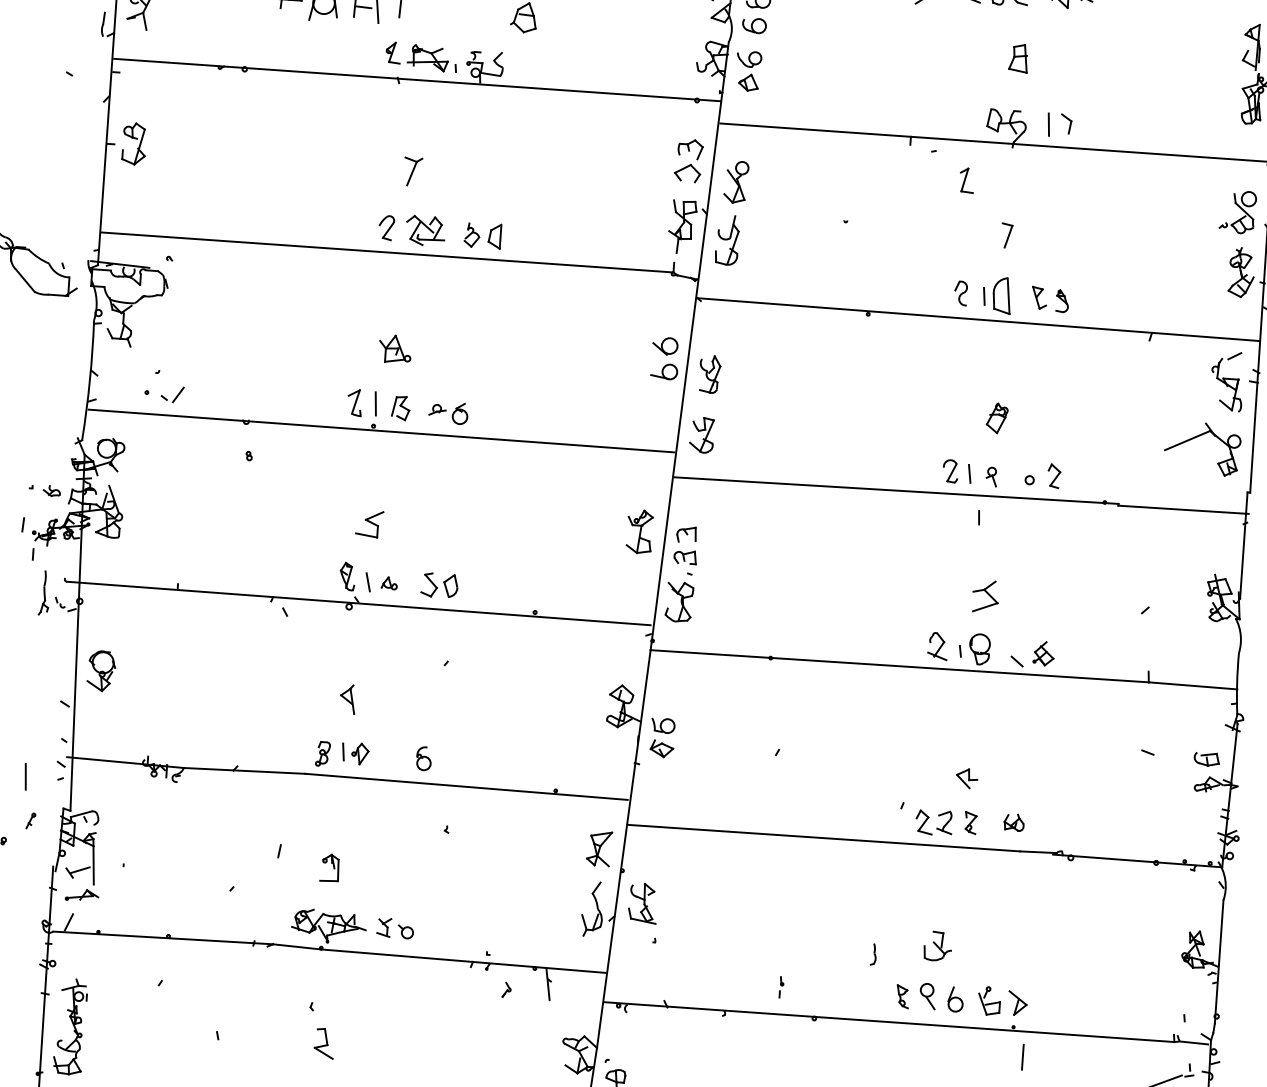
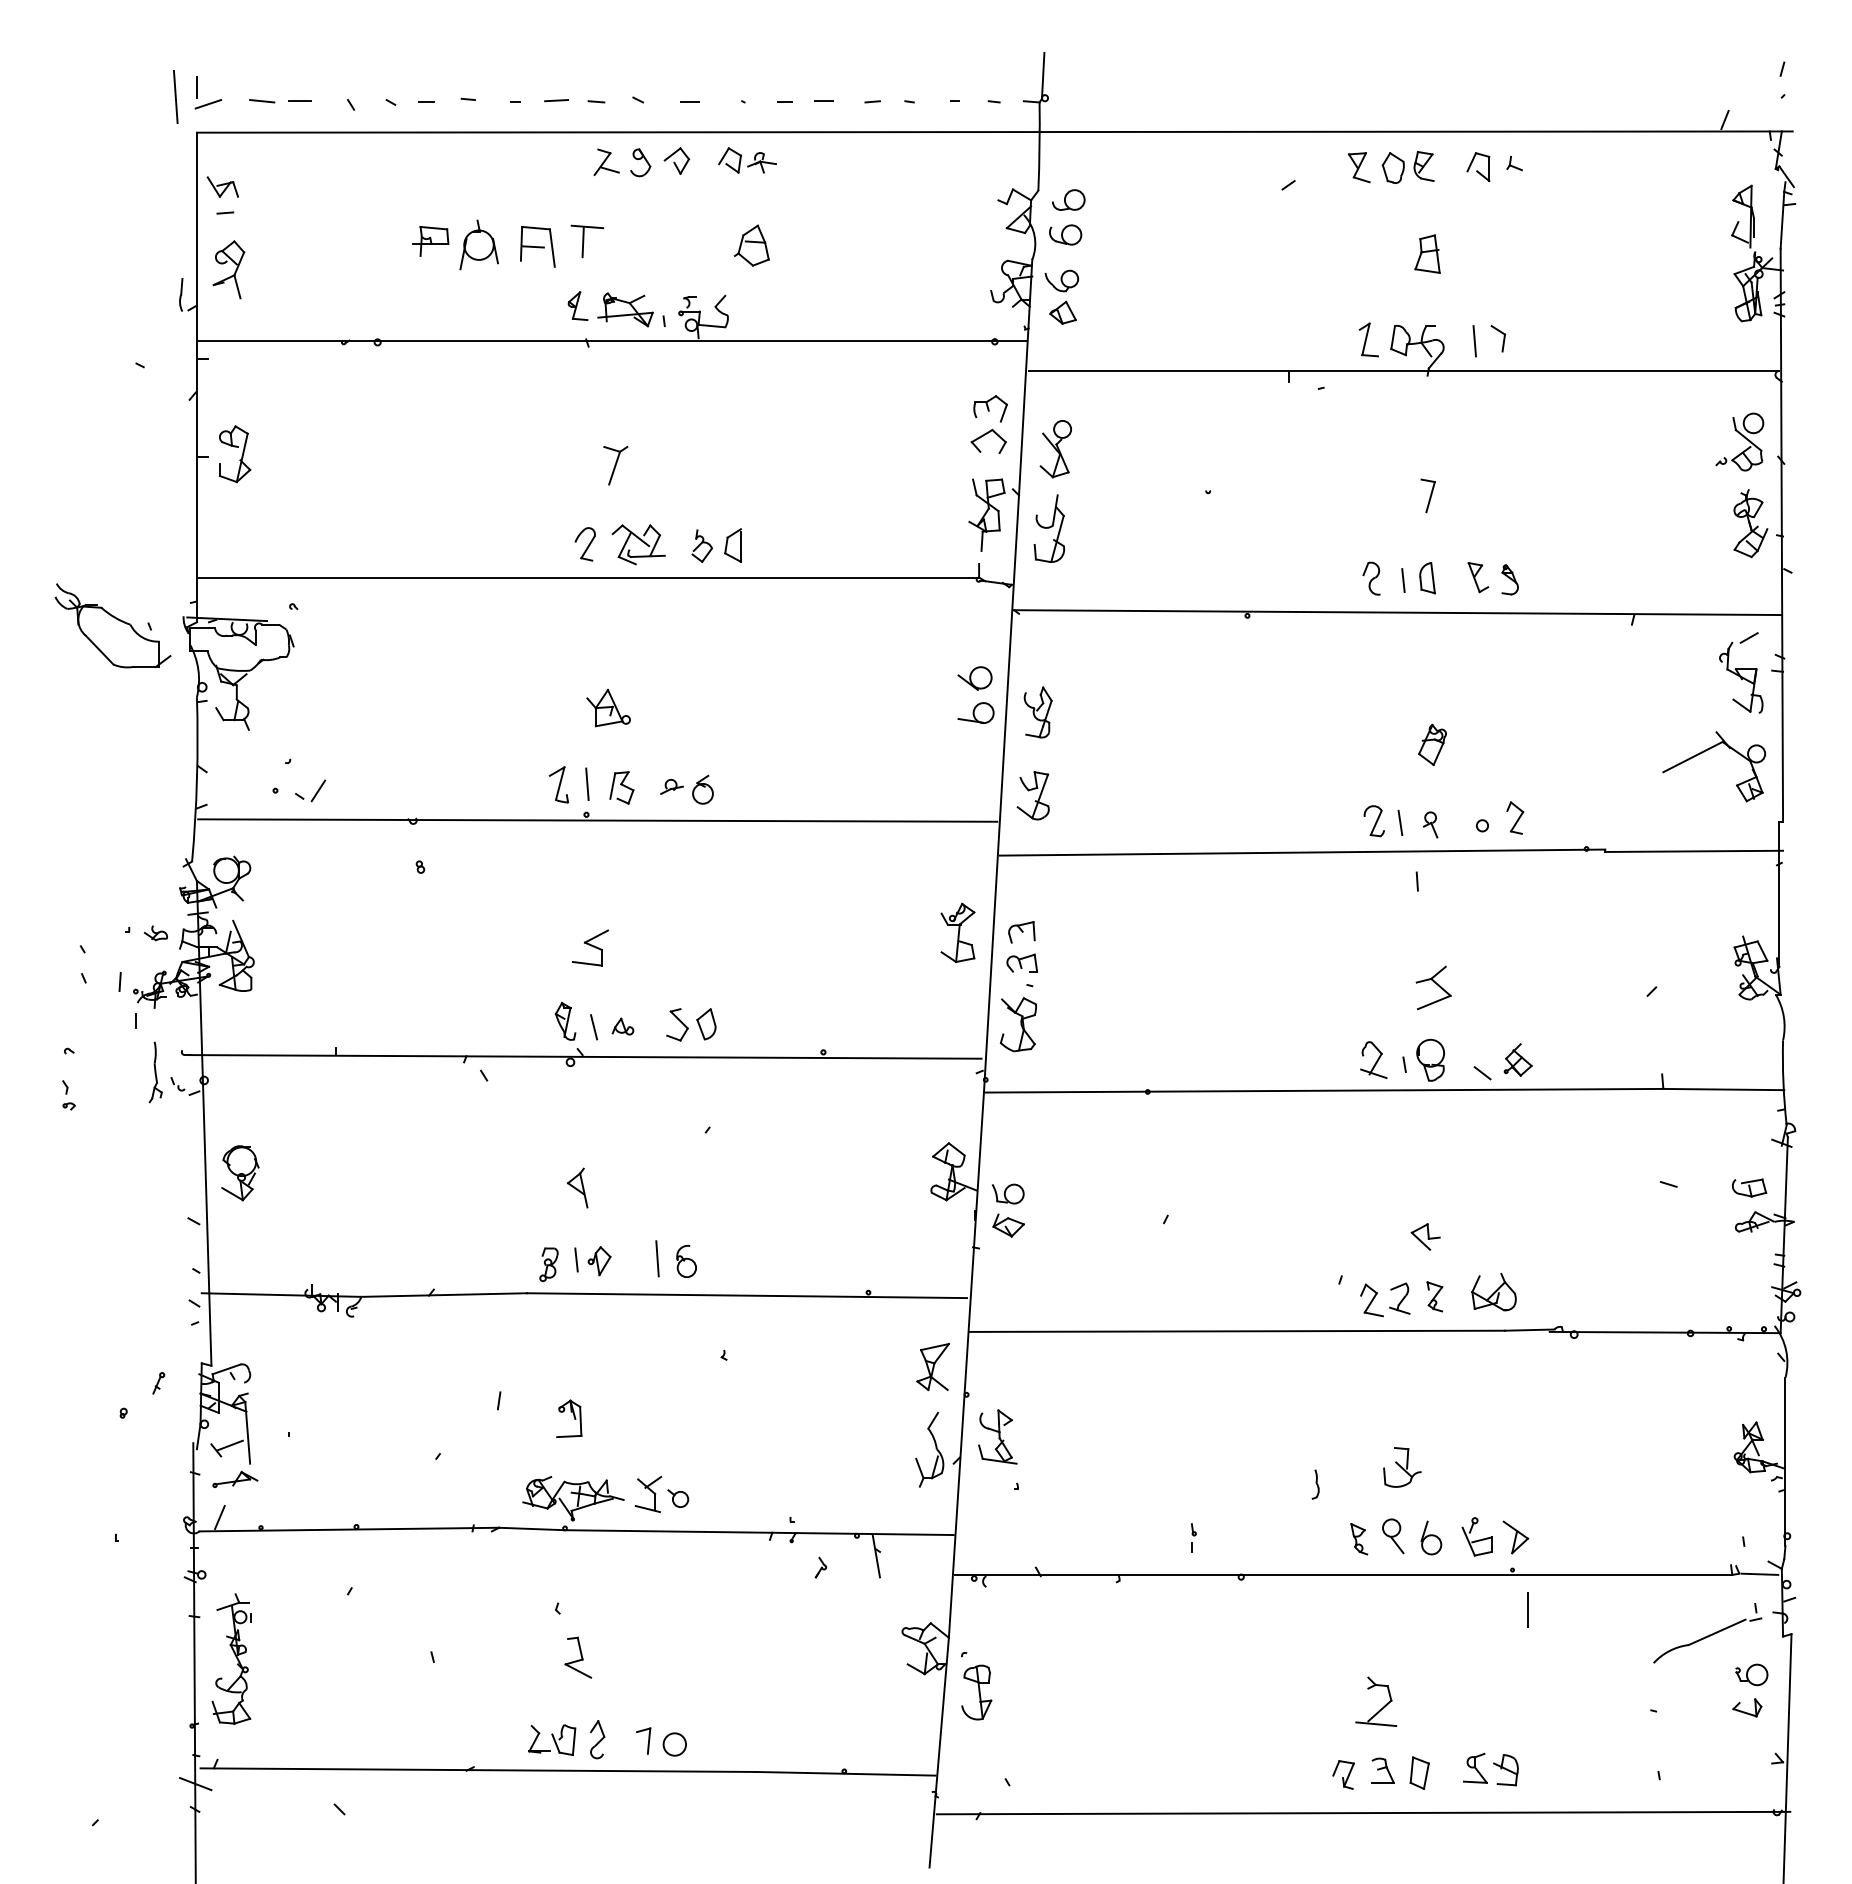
part: (966, 180) -> (1368, 339), moved
part: (1002, 296) -> (1427, 578), size x0.62
line: (25, 776) -> (657, 1258), moved
part: (1013, 822) -> (1493, 1291), size x1.67
part: (384, 927) -> (648, 1494), size x1.43

